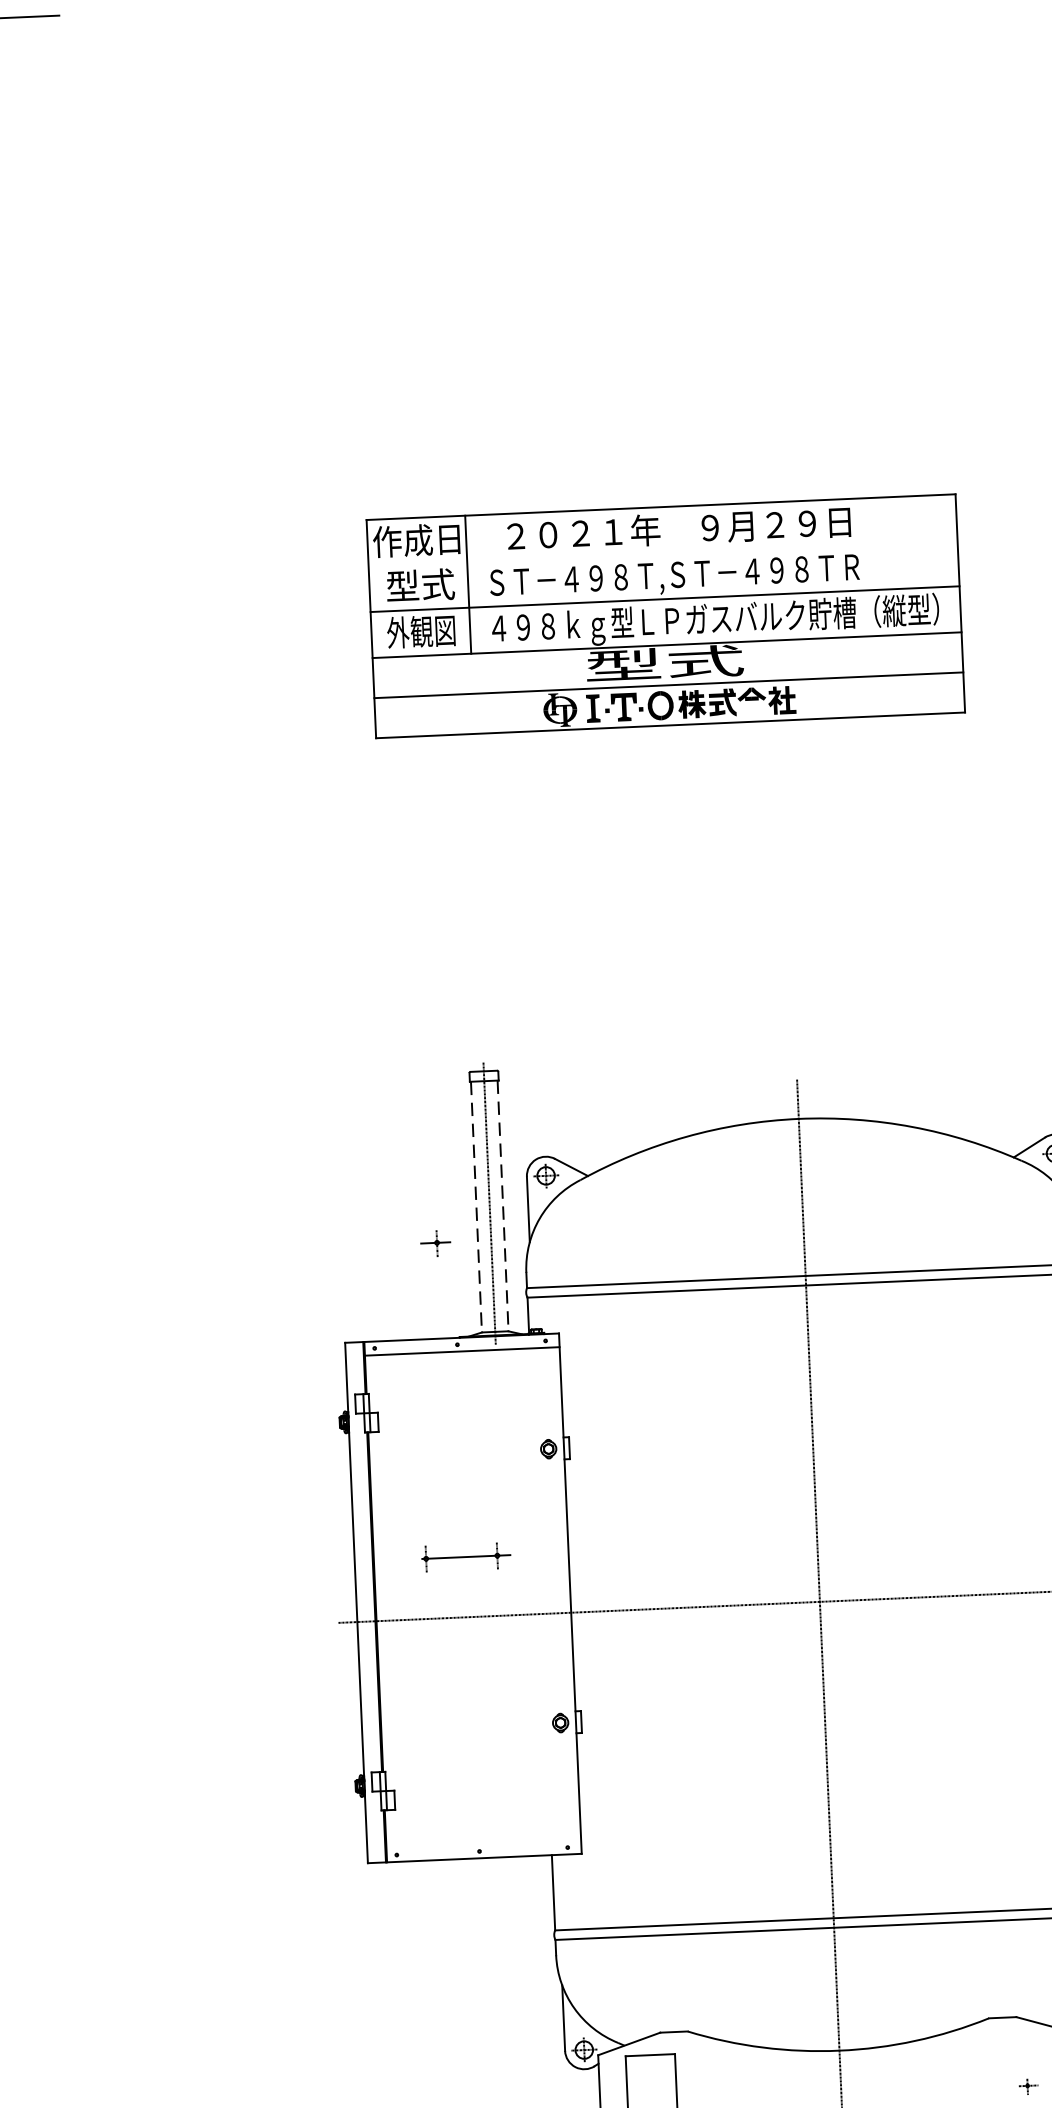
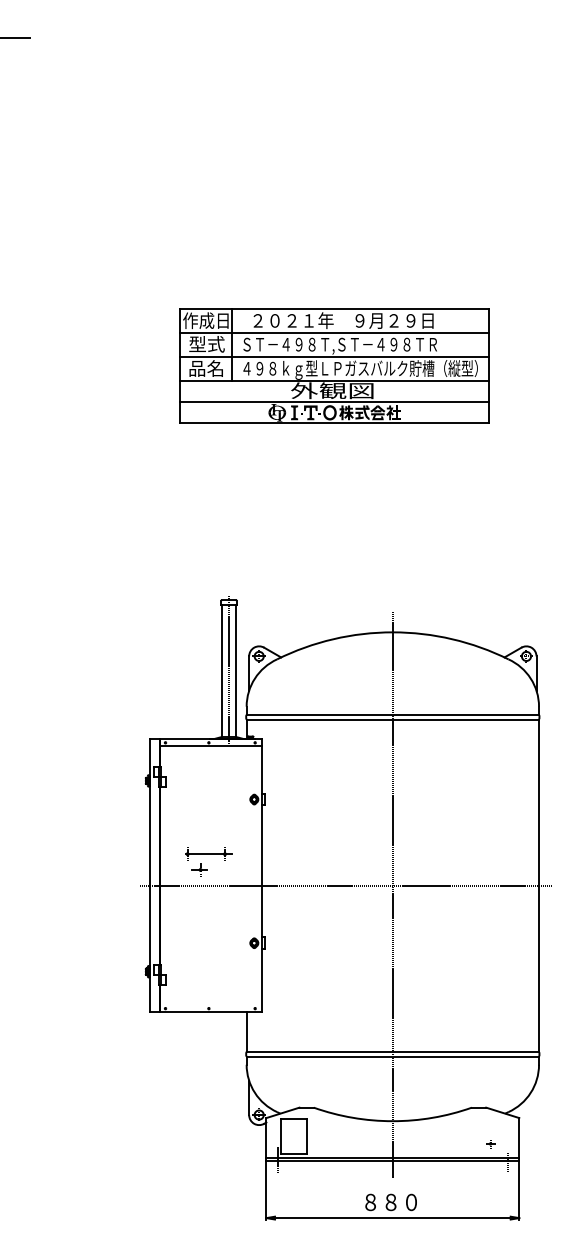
line: (662, 554) -> (334, 333), added
text: (419, 631) -> (205, 368), 外観図 -> 品名
text: (663, 662) -> (332, 390), 型式 -> 外観図
fill: (751, 708) -> (377, 416), added
line: (502, 1206) -> (235, 671), dashed -> solid
line: (477, 1207) -> (222, 671), dashed -> solid
part: (434, 1242) -> (199, 869), moved

